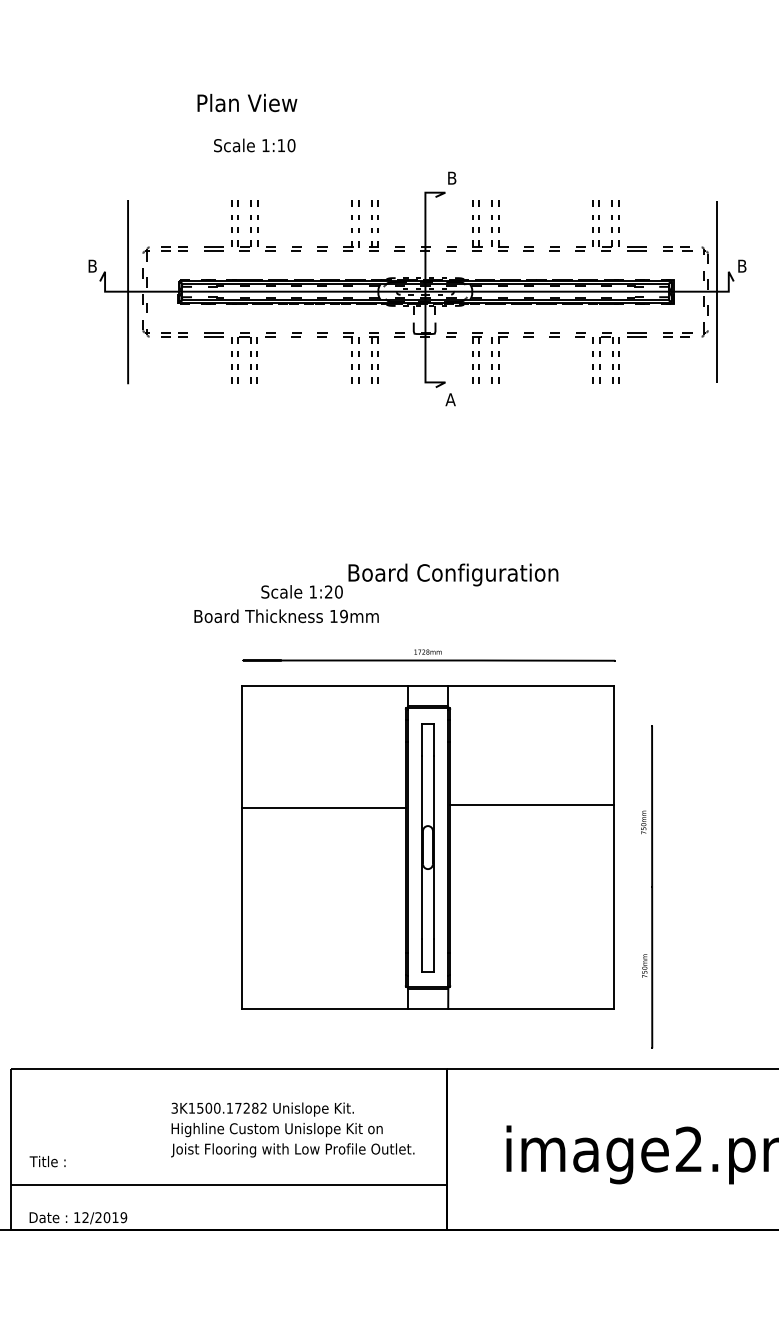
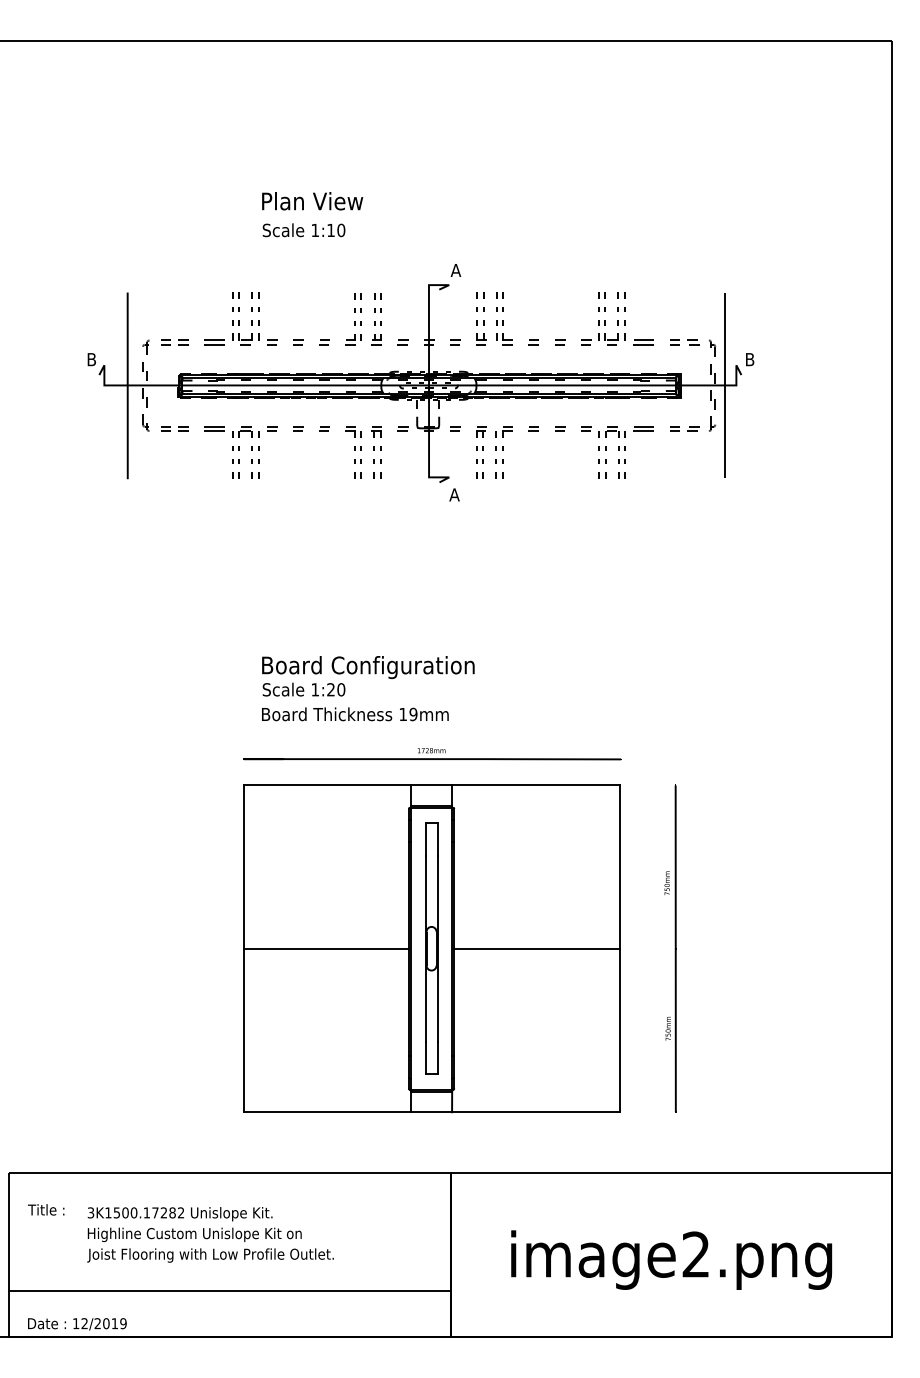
text: (247, 103) -> (312, 201), moved
text: (254, 145) -> (303, 230), moved
text: (451, 178) -> (455, 270), B -> A
text: (453, 574) -> (368, 667), moved
text: (286, 616) -> (355, 714), moved
line: (532, 804) -> (537, 948), moved
line: (324, 807) -> (326, 948), moved
part: (646, 886) -> (670, 948), moved
text: (292, 1129) -> (210, 1234), moved
text: (47, 1161) -> (46, 1209), moved

